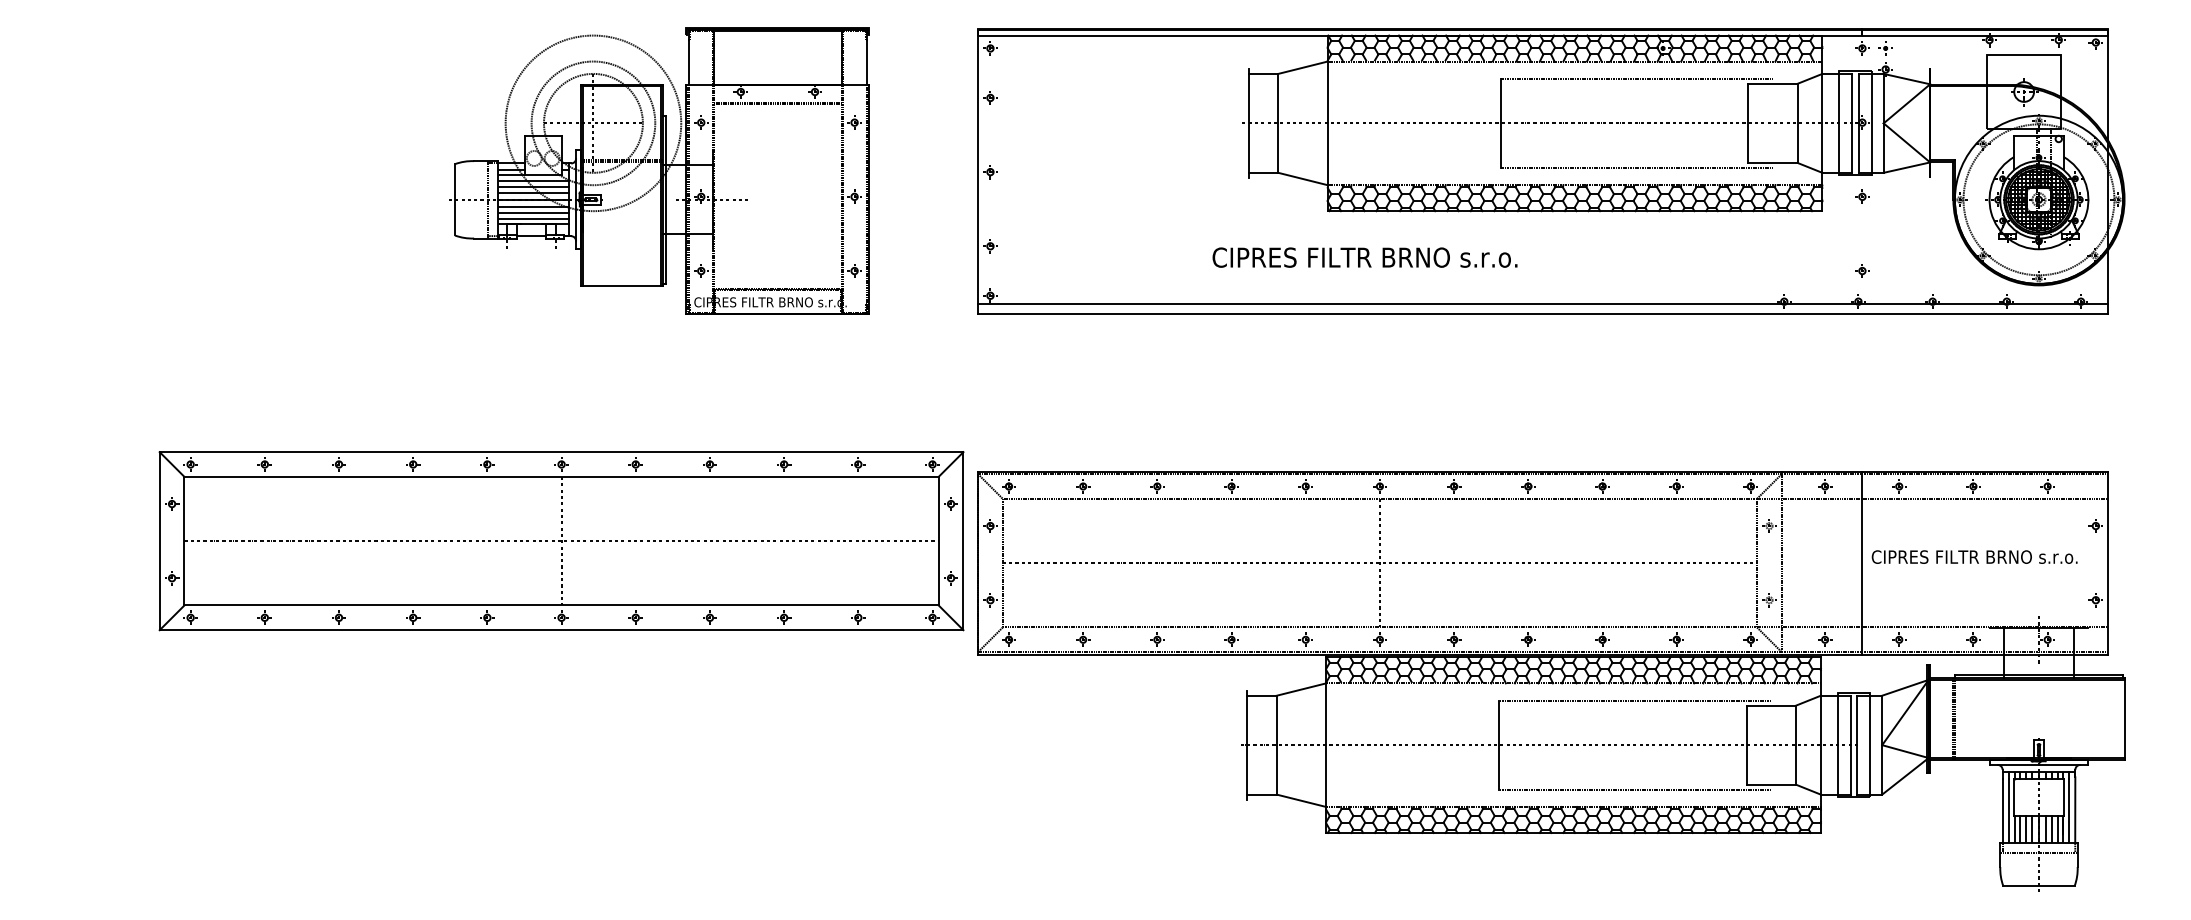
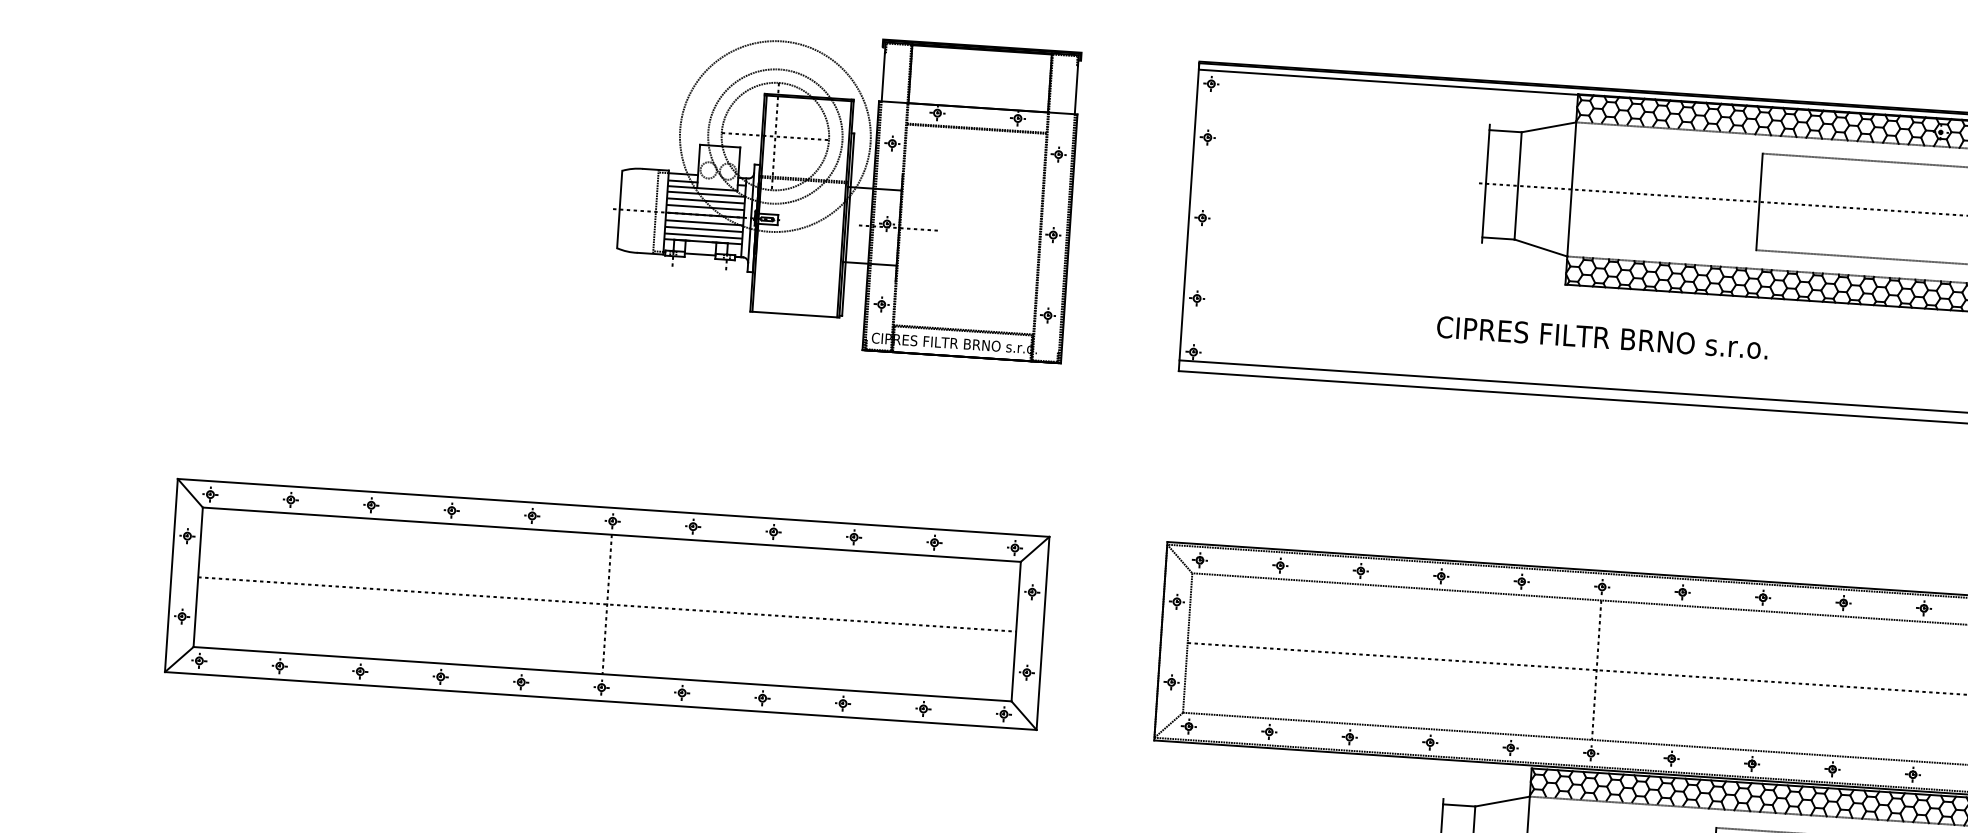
part: (561, 541) -> (607, 604), moved

